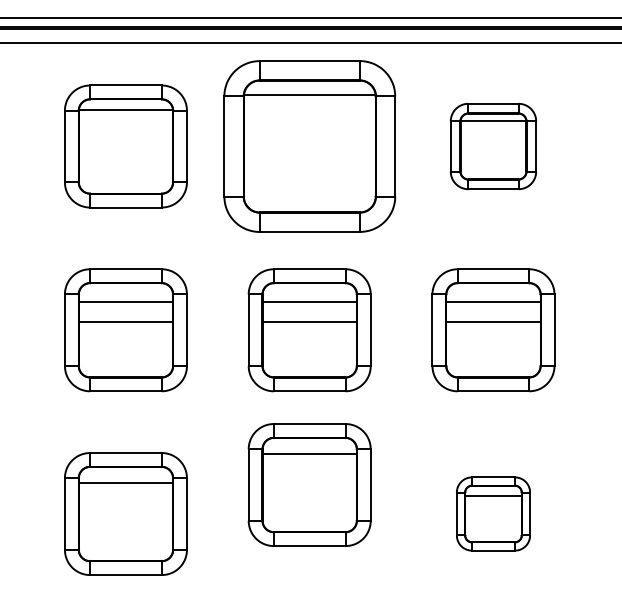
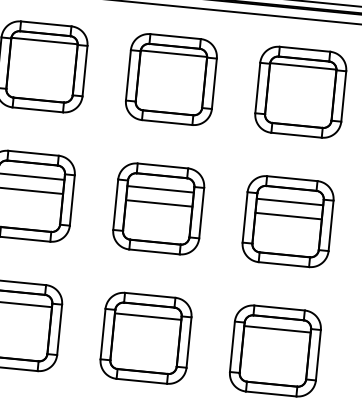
part: (309, 146) -> (171, 79), size x0.71
part: (493, 146) -> (300, 92), size x1.43
part: (309, 484) -> (145, 337), moved
part: (493, 513) -> (275, 350), size x1.67

